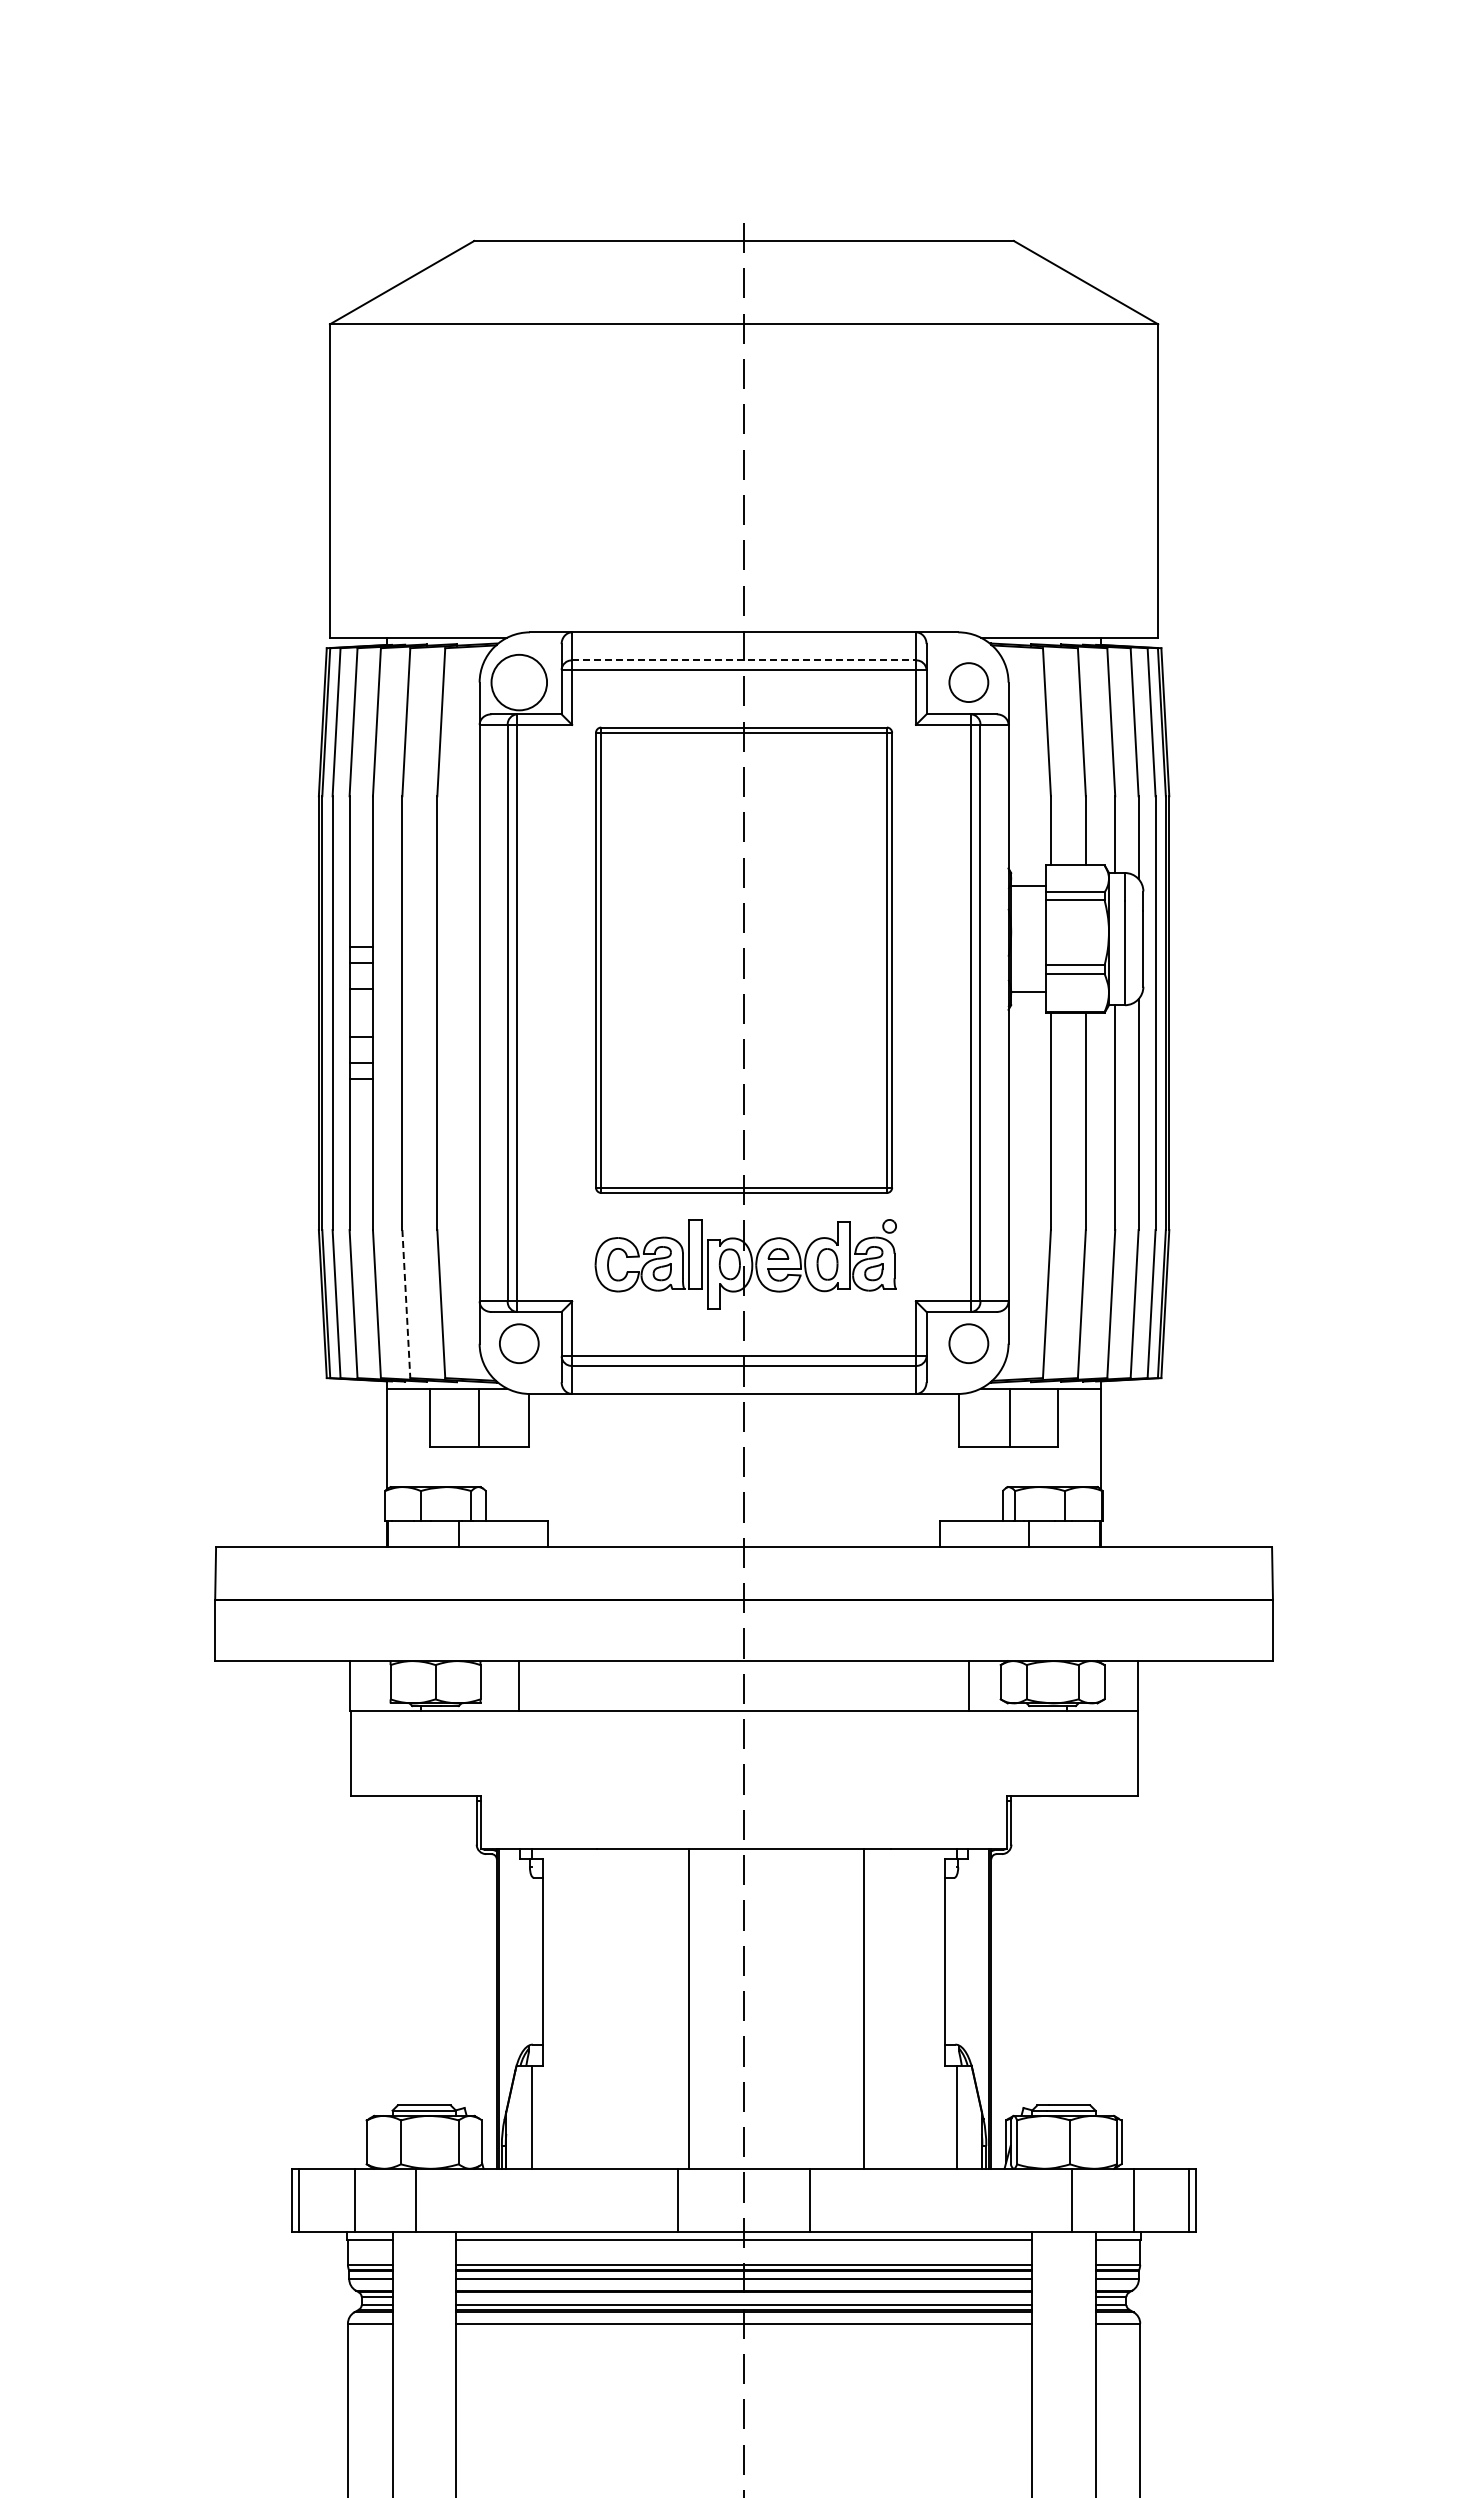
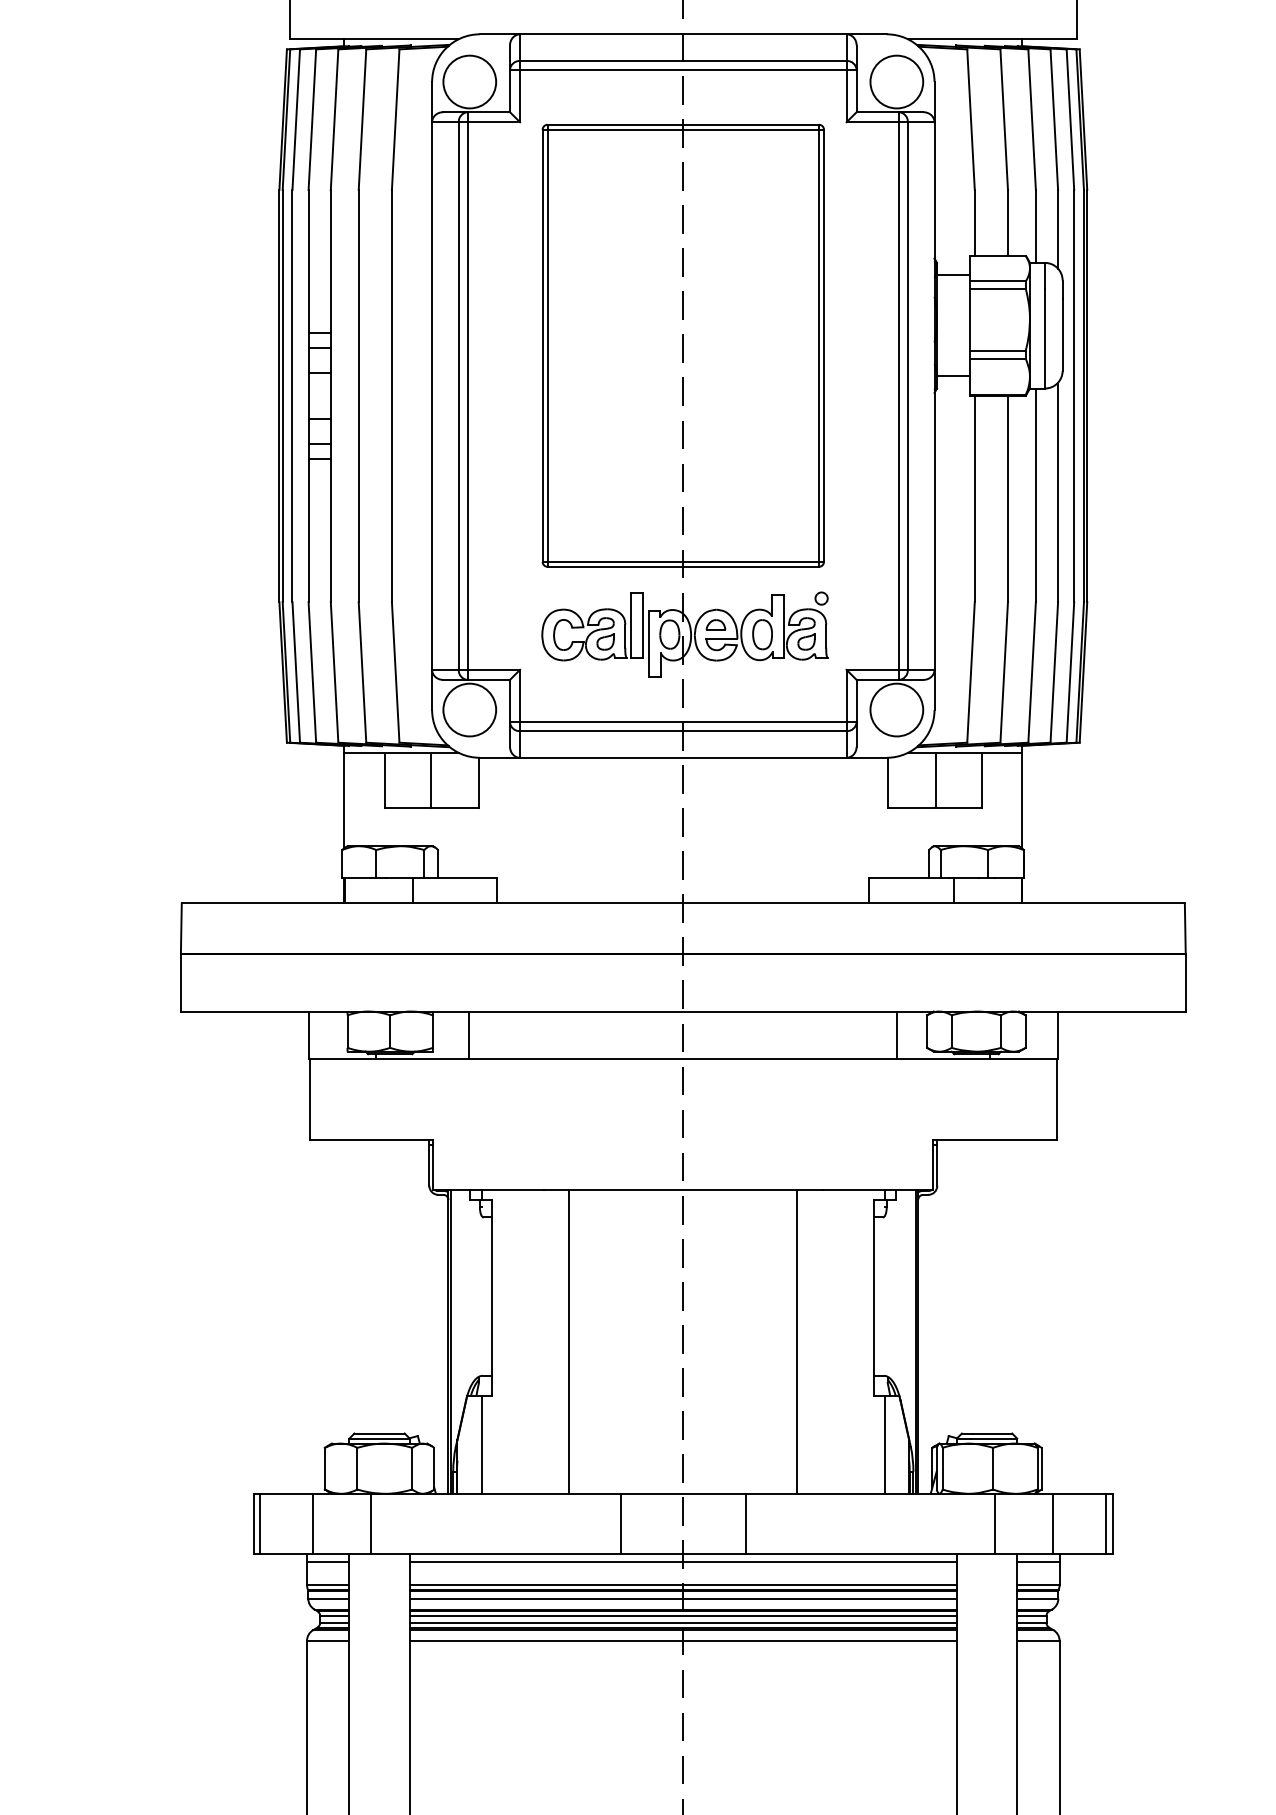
line: (744, 660) -> (683, 61), dashed -> solid
circle: (968, 682) -> (896, 81), size x1.43
line: (406, 1304) -> (362, 672), dashed -> solid
circle: (519, 1343) -> (469, 709), size x1.43
circle: (968, 1343) -> (896, 709), size x1.43
line: (688, 2008) -> (568, 1341), moved
line: (744, 2297) -> (683, 1616), added

